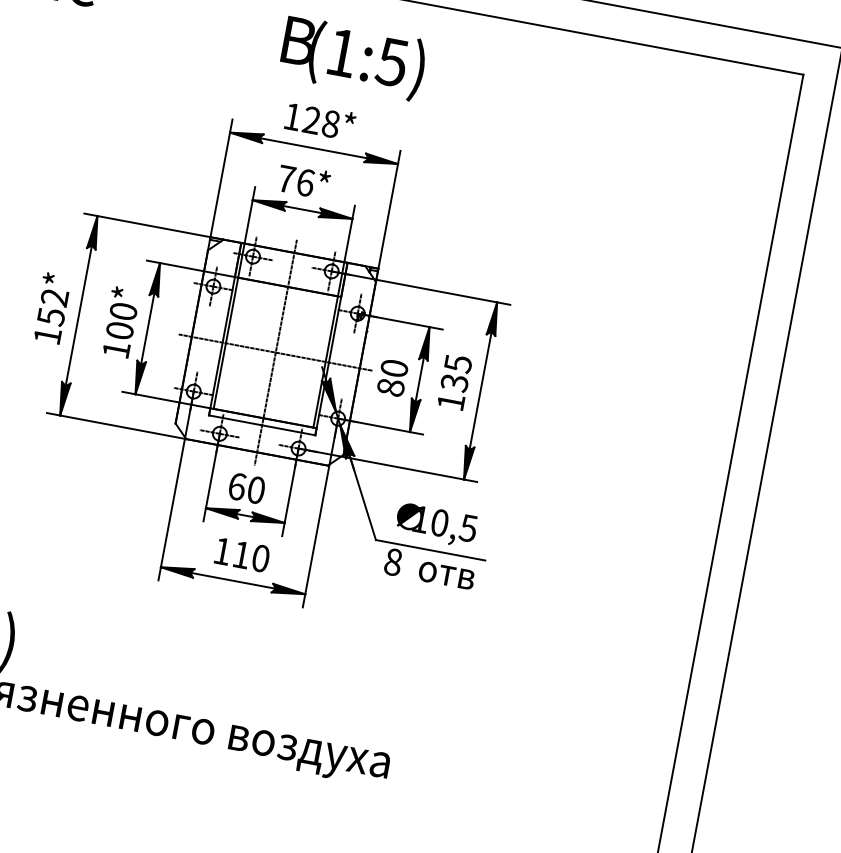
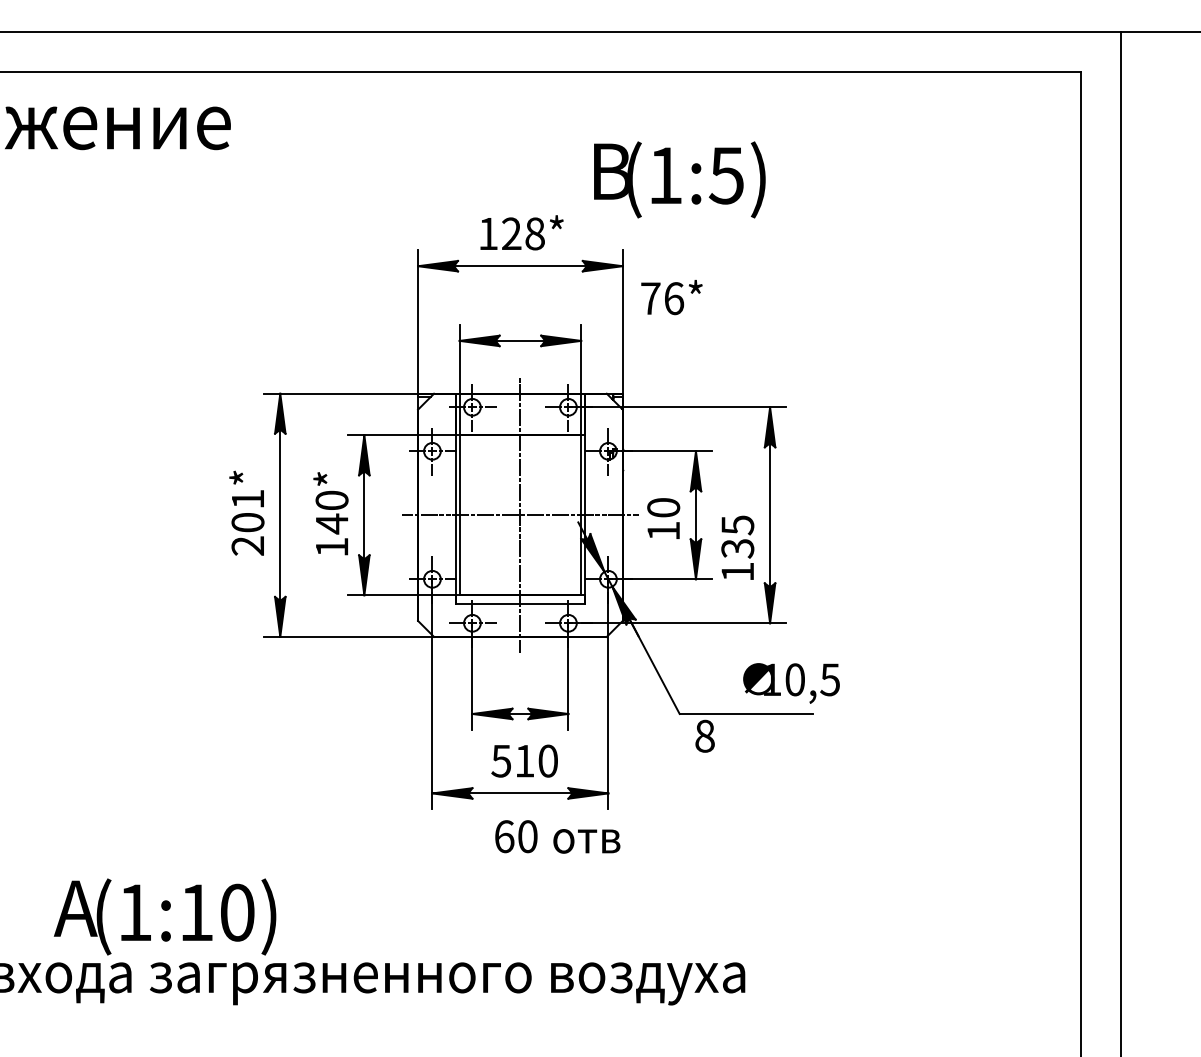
text: (353, 58) -> (679, 179), moved
text: (303, 181) -> (671, 297), moved
text: (50, 316) -> (247, 522), 152* -> 201*
text: (119, 330) -> (331, 523), 100* -> 140*
text: (454, 382) -> (737, 547), moved
text: (390, 387) -> (663, 530), 80 -> 10
text: (247, 488) -> (516, 836), moved
text: (436, 525) -> (791, 683), moved
text: (221, 551) -> (500, 761), 110 -> 510
text: (446, 575) -> (586, 841), moved

